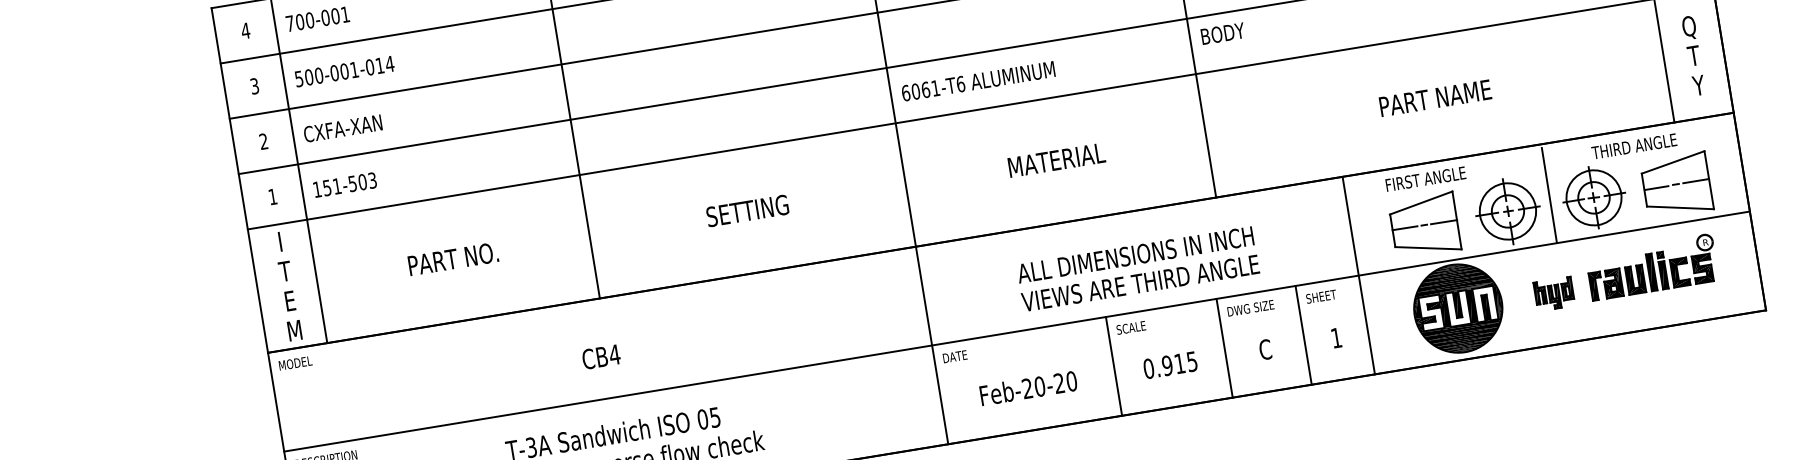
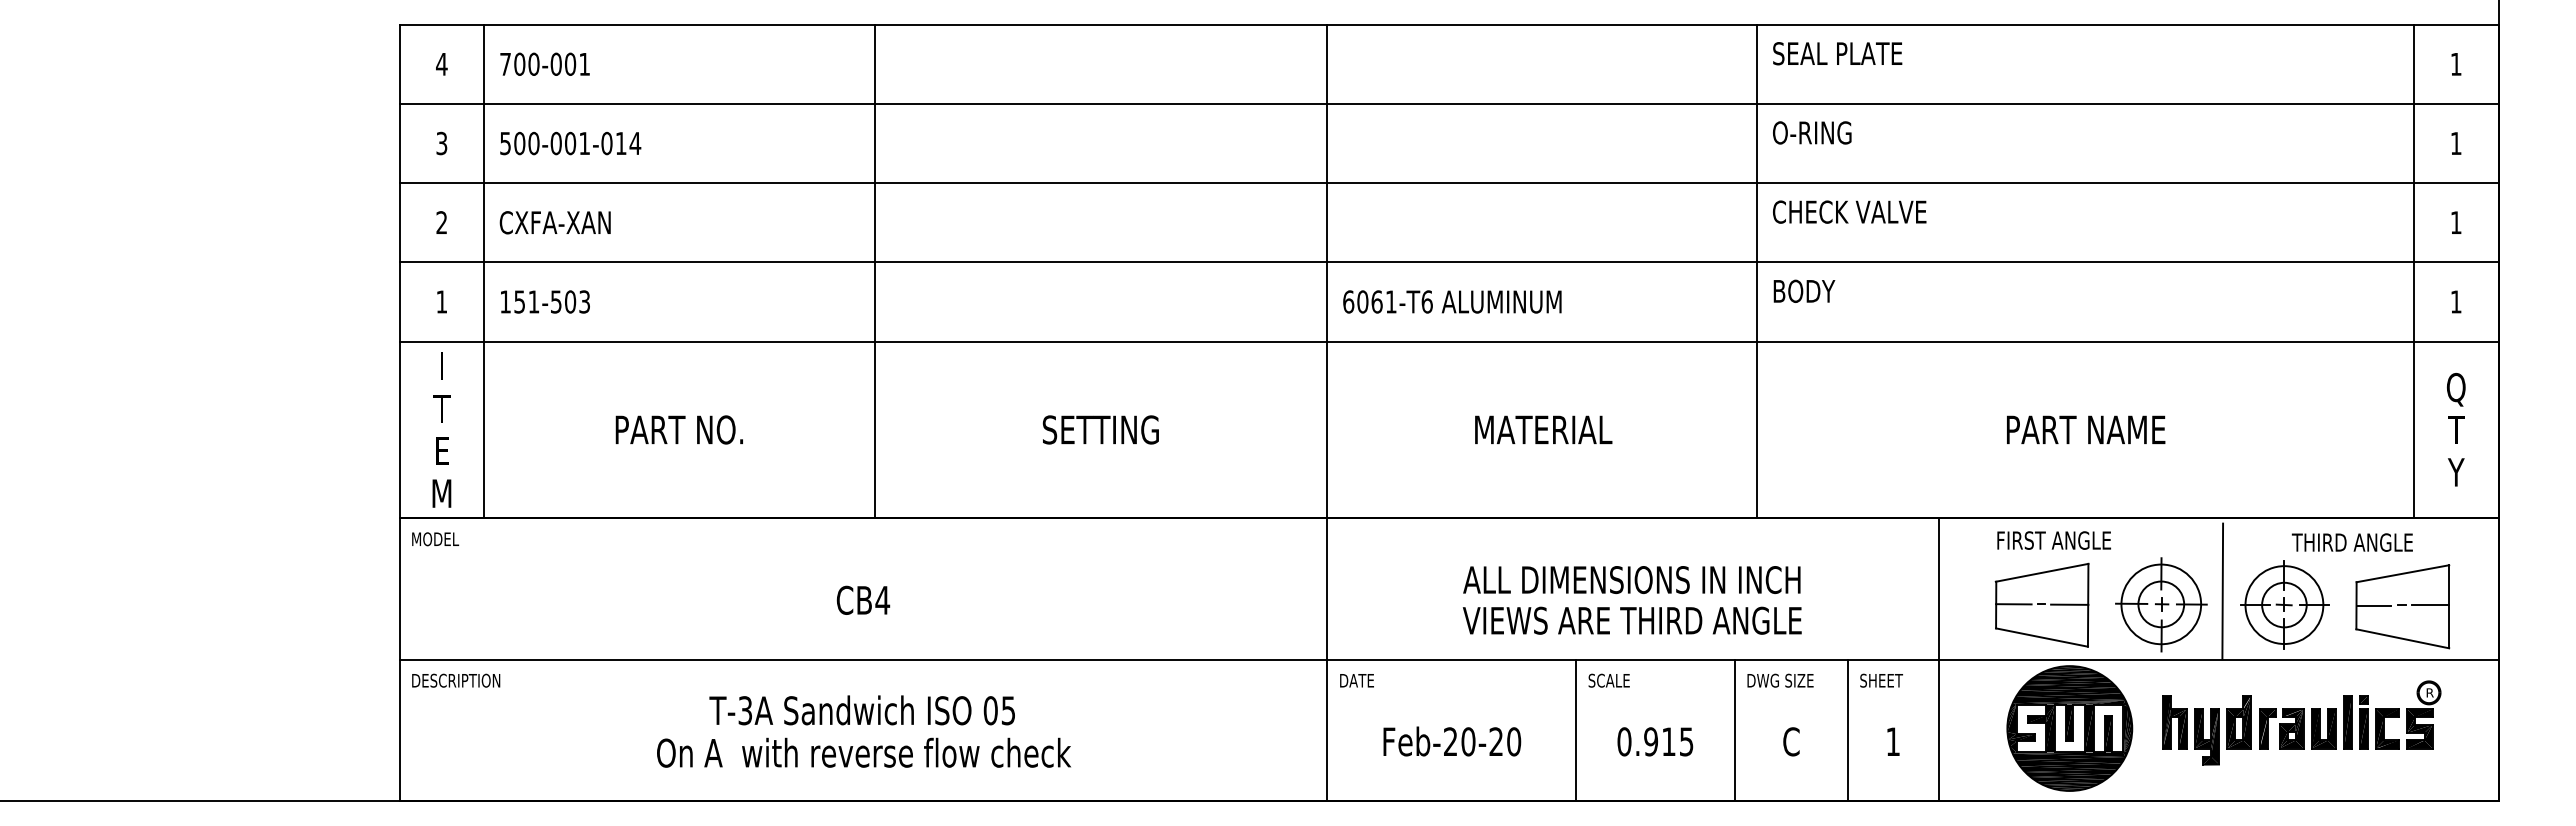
part: (1553, 294) -> (2206, 730), size x1.67

